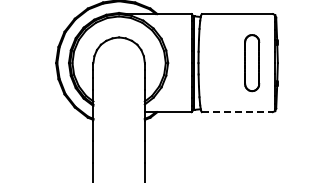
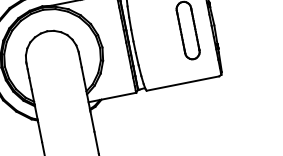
line: (237, 112) -> (183, 83), dashed -> solid

